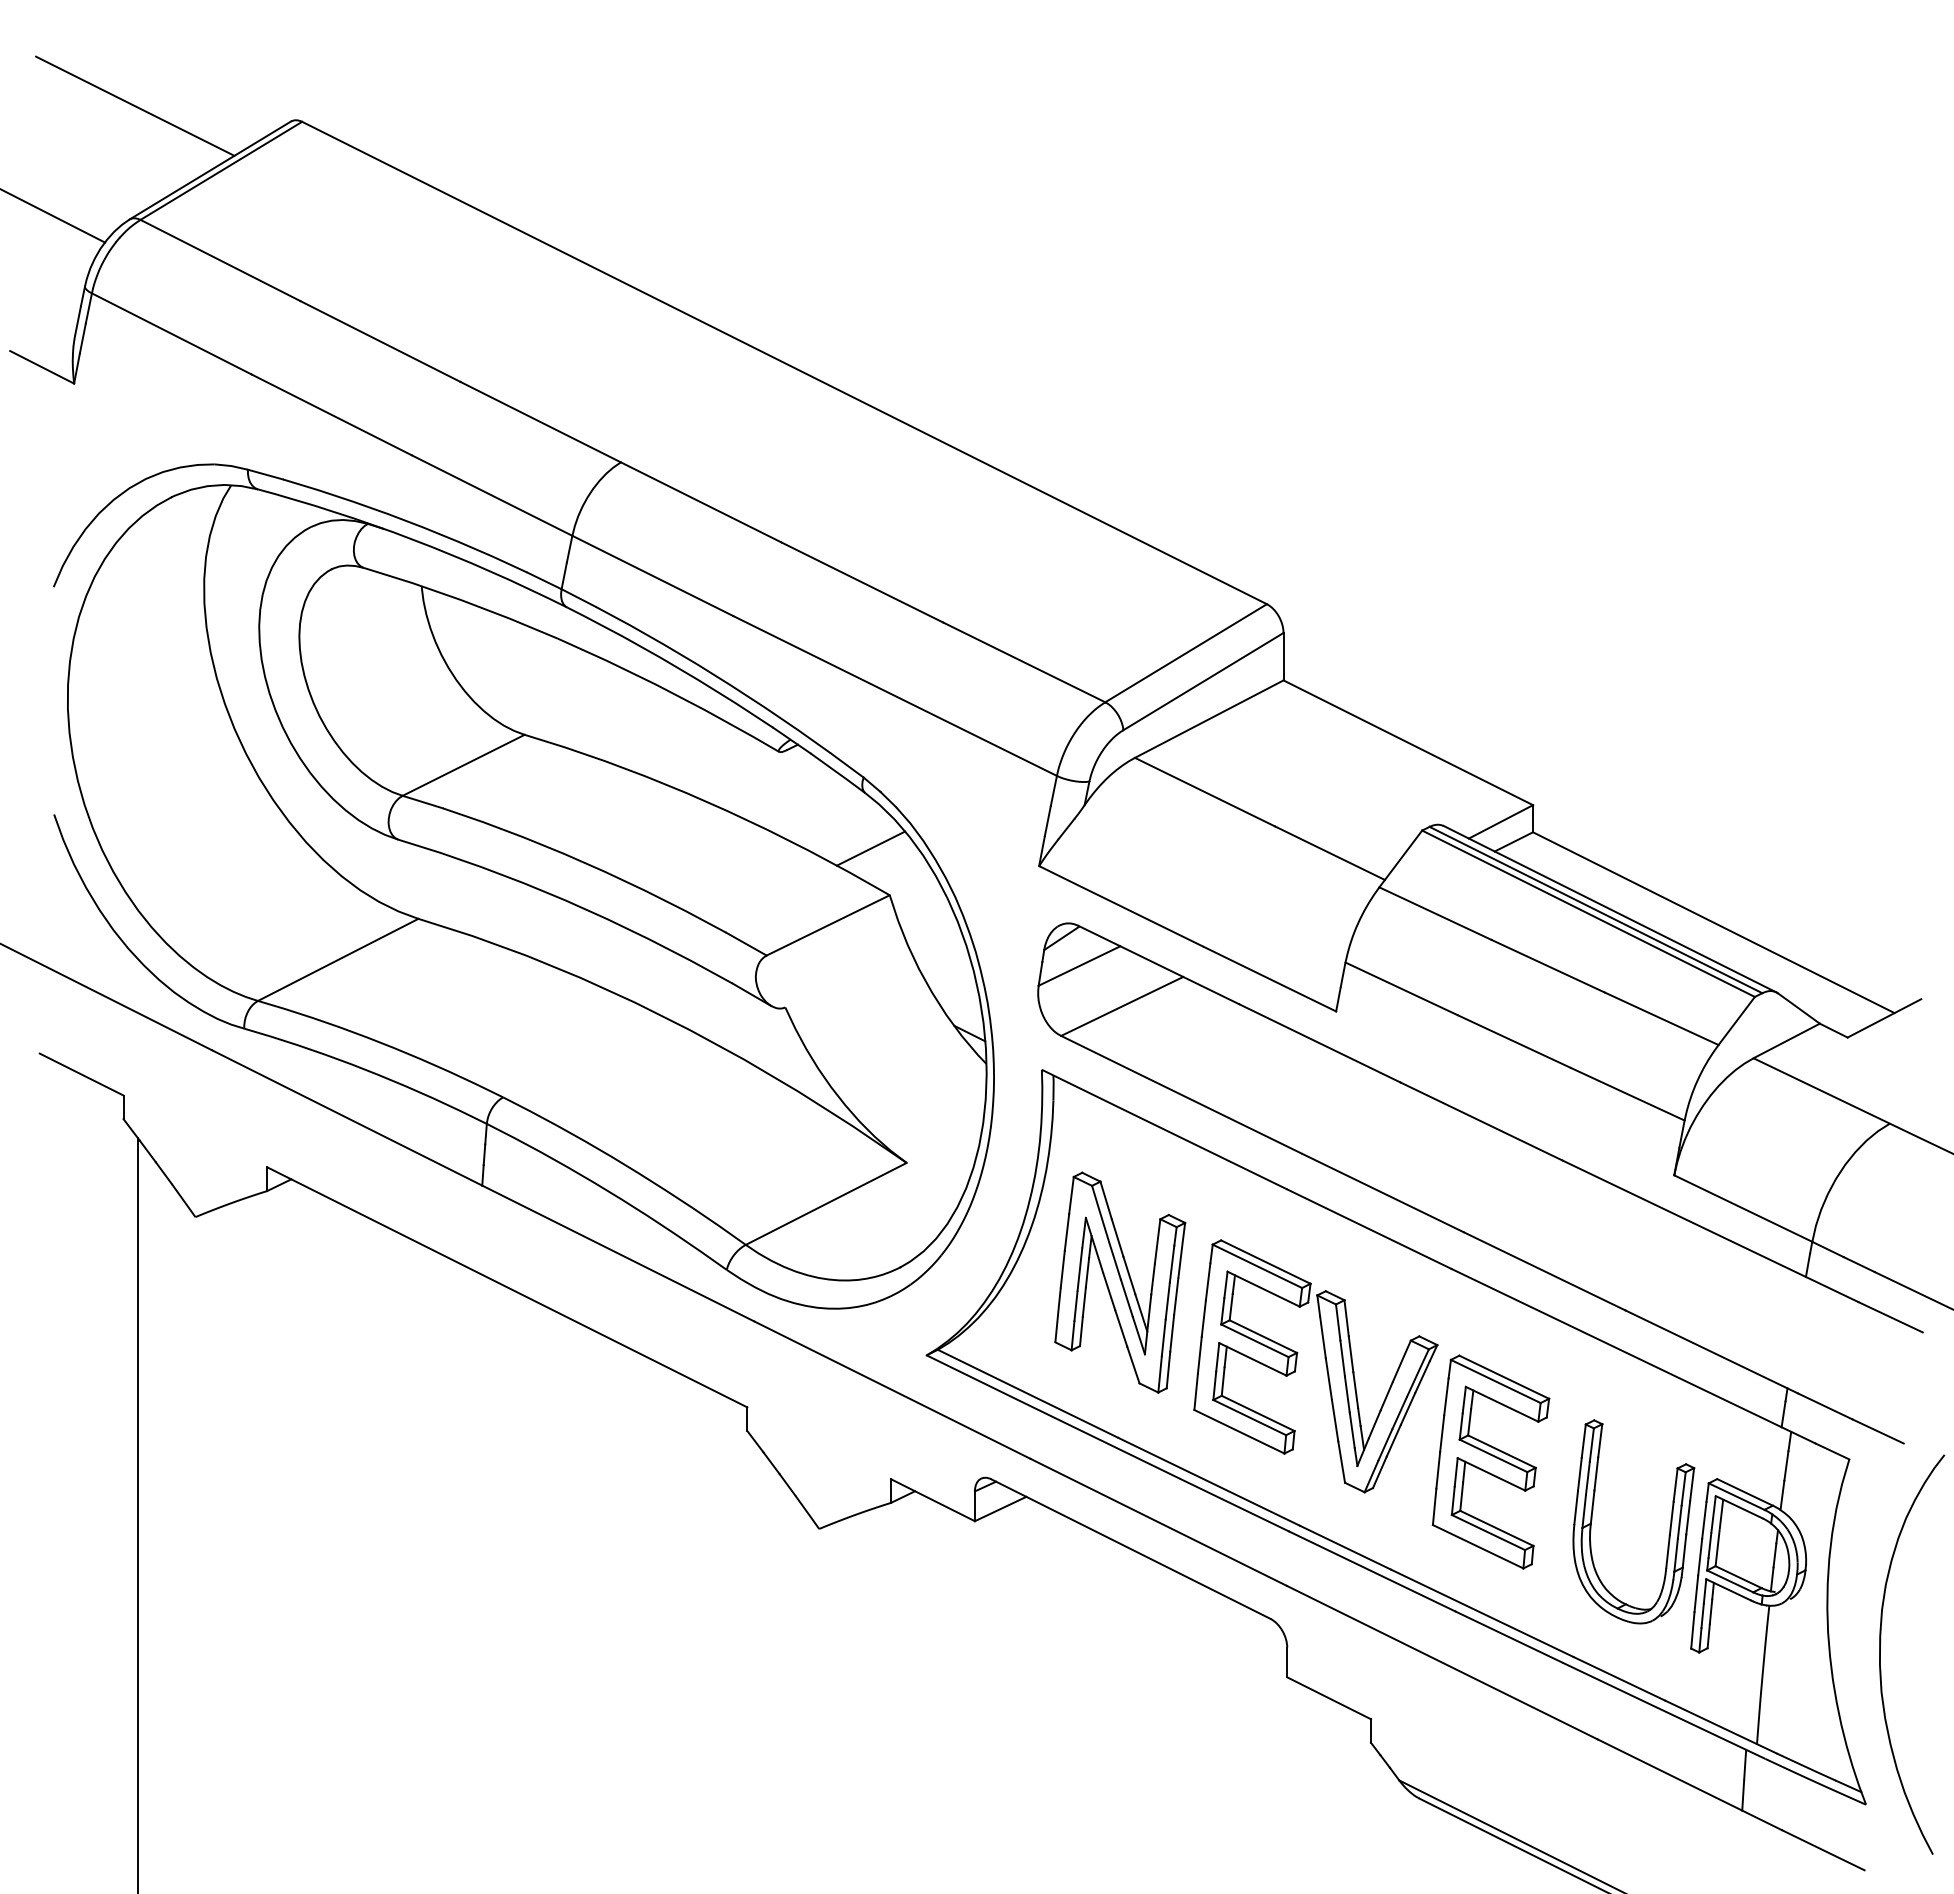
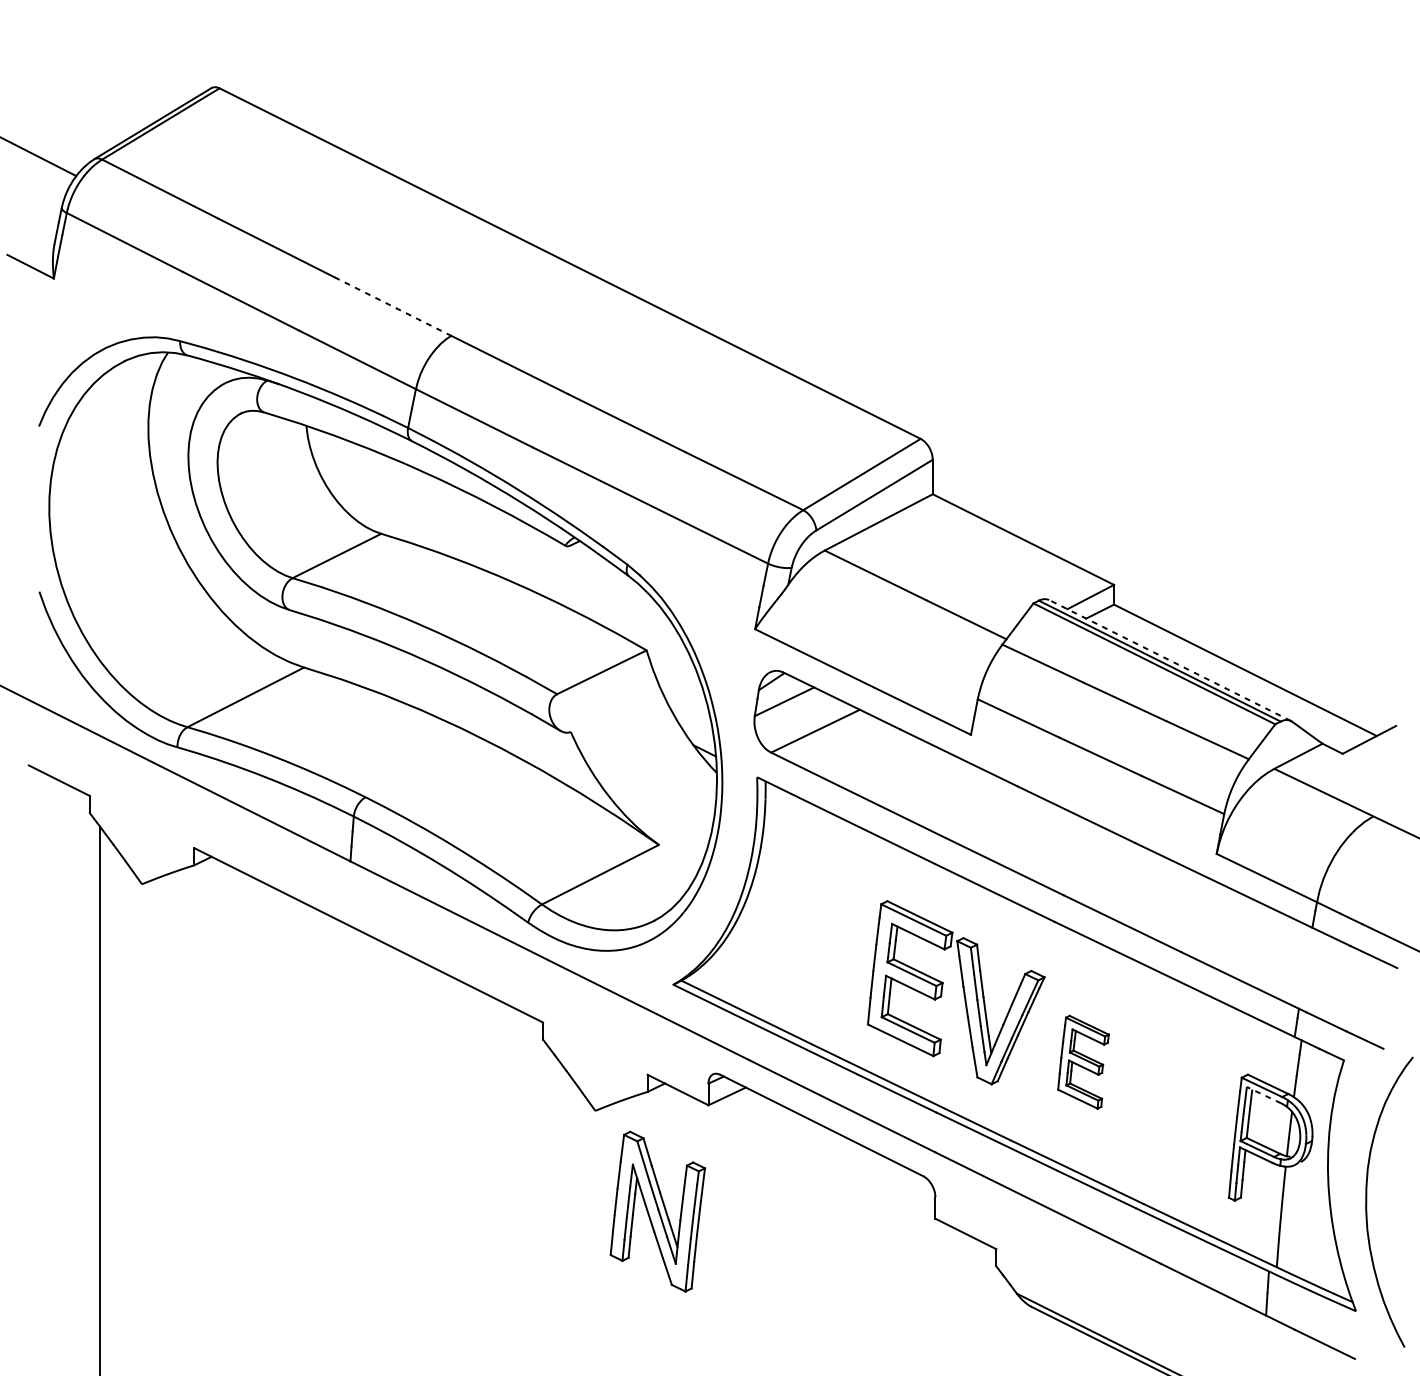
line: (135, 105) -> (98, 76), removed
line: (540, 422) -> (392, 306), solid -> dashed
line: (870, 848) -> (632, 616), removed
line: (1609, 909) -> (1169, 660), solid -> dashed
part: (1120, 1282) -> (658, 1211), moved
part: (1490, 1461) -> (1083, 1061), size x0.6
line: (1738, 1507) -> (1263, 1095), solid -> dashed
part: (1669, 1527) -> (1213, 1109), removed

